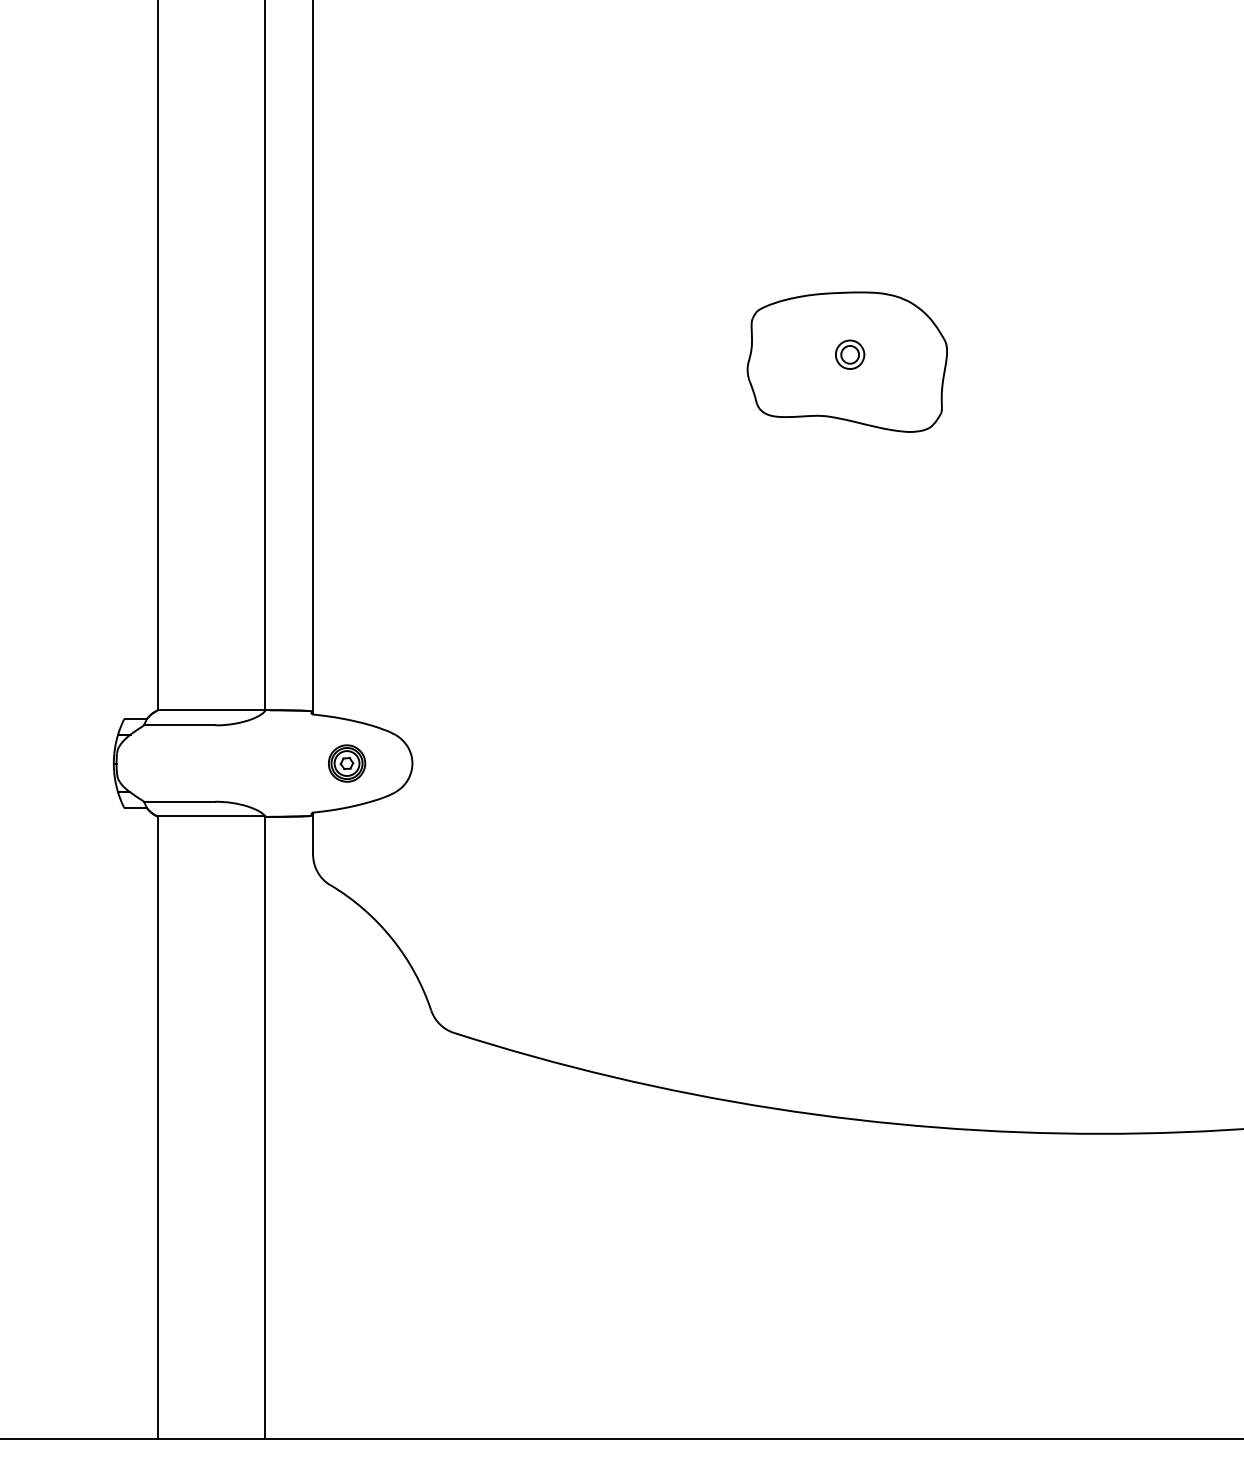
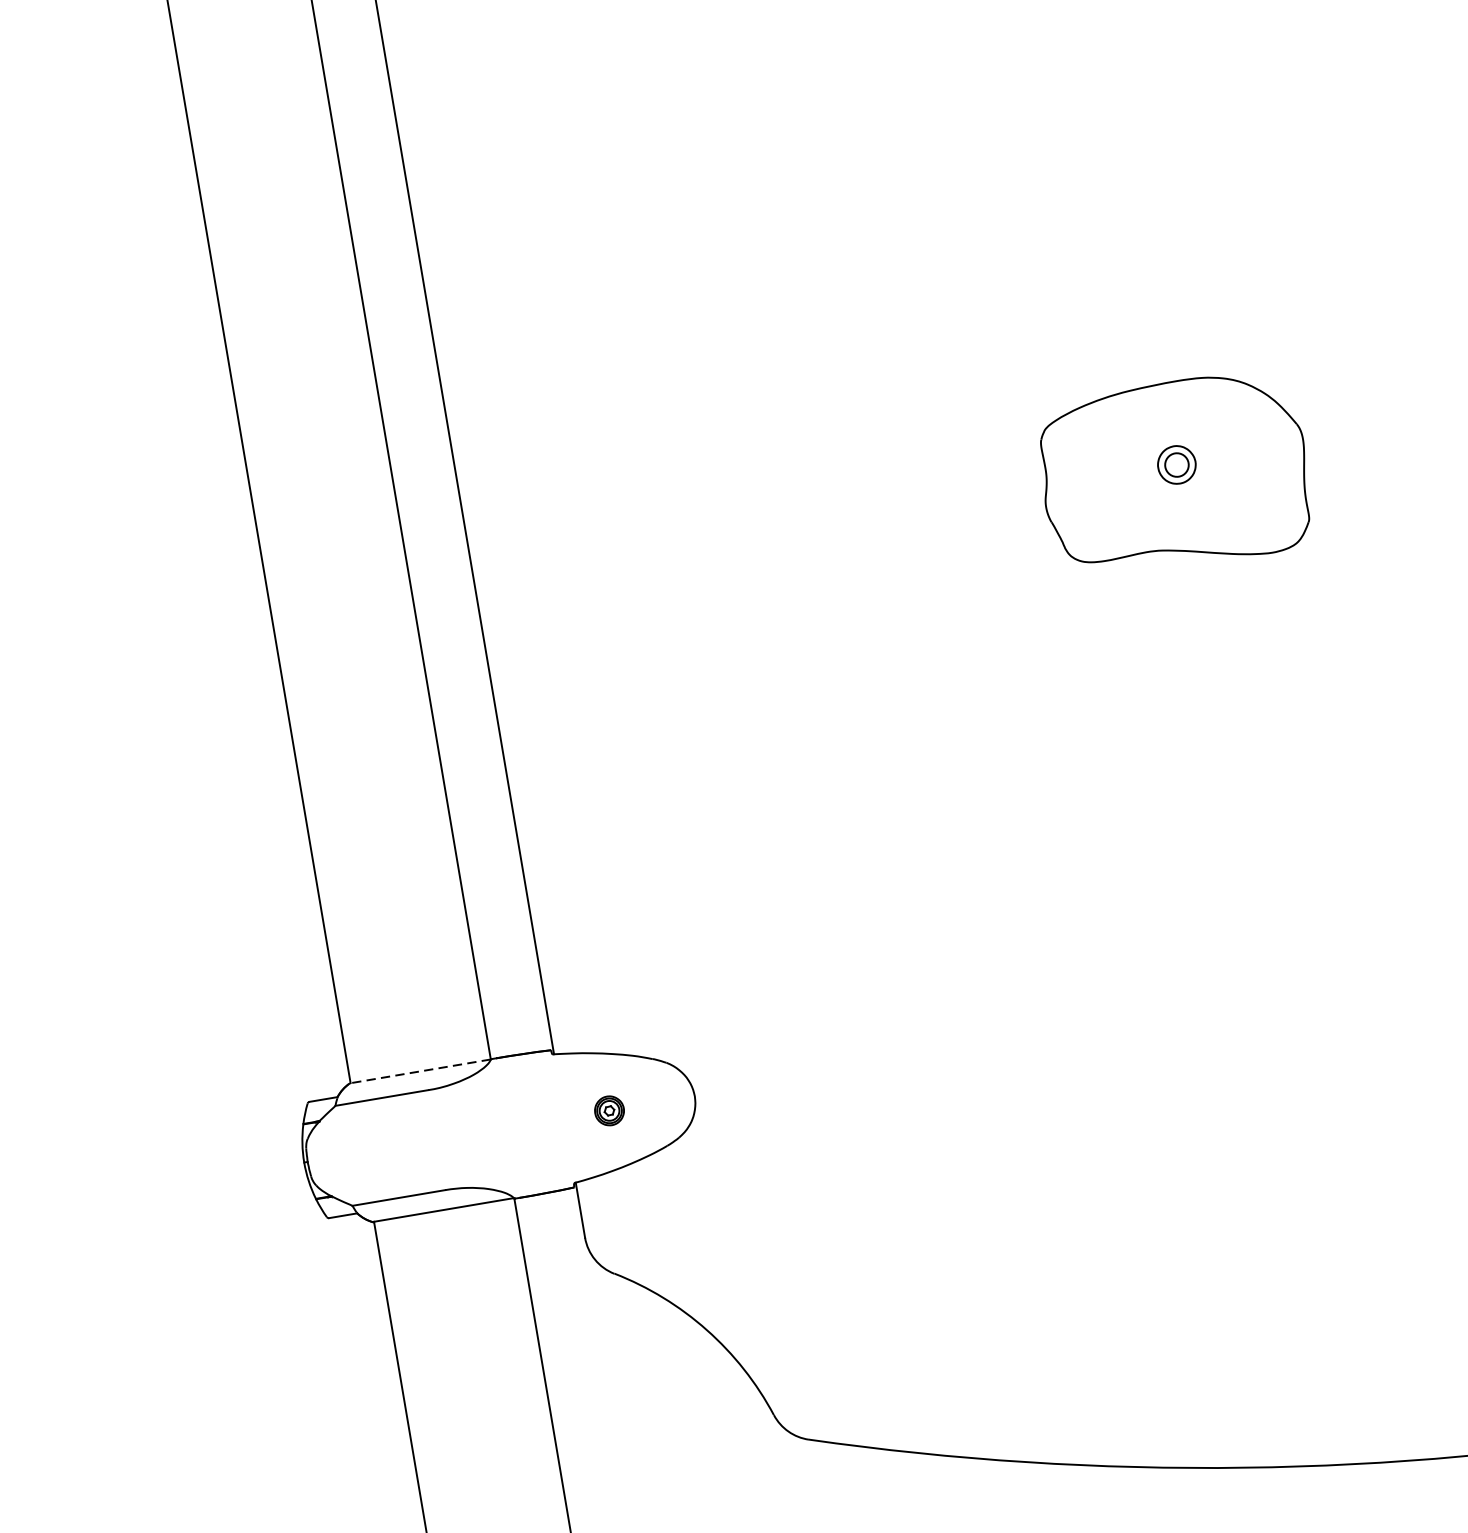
line: (211, 710) -> (420, 1071), solid -> dashed
part: (347, 763) -> (609, 1110), size x0.6

